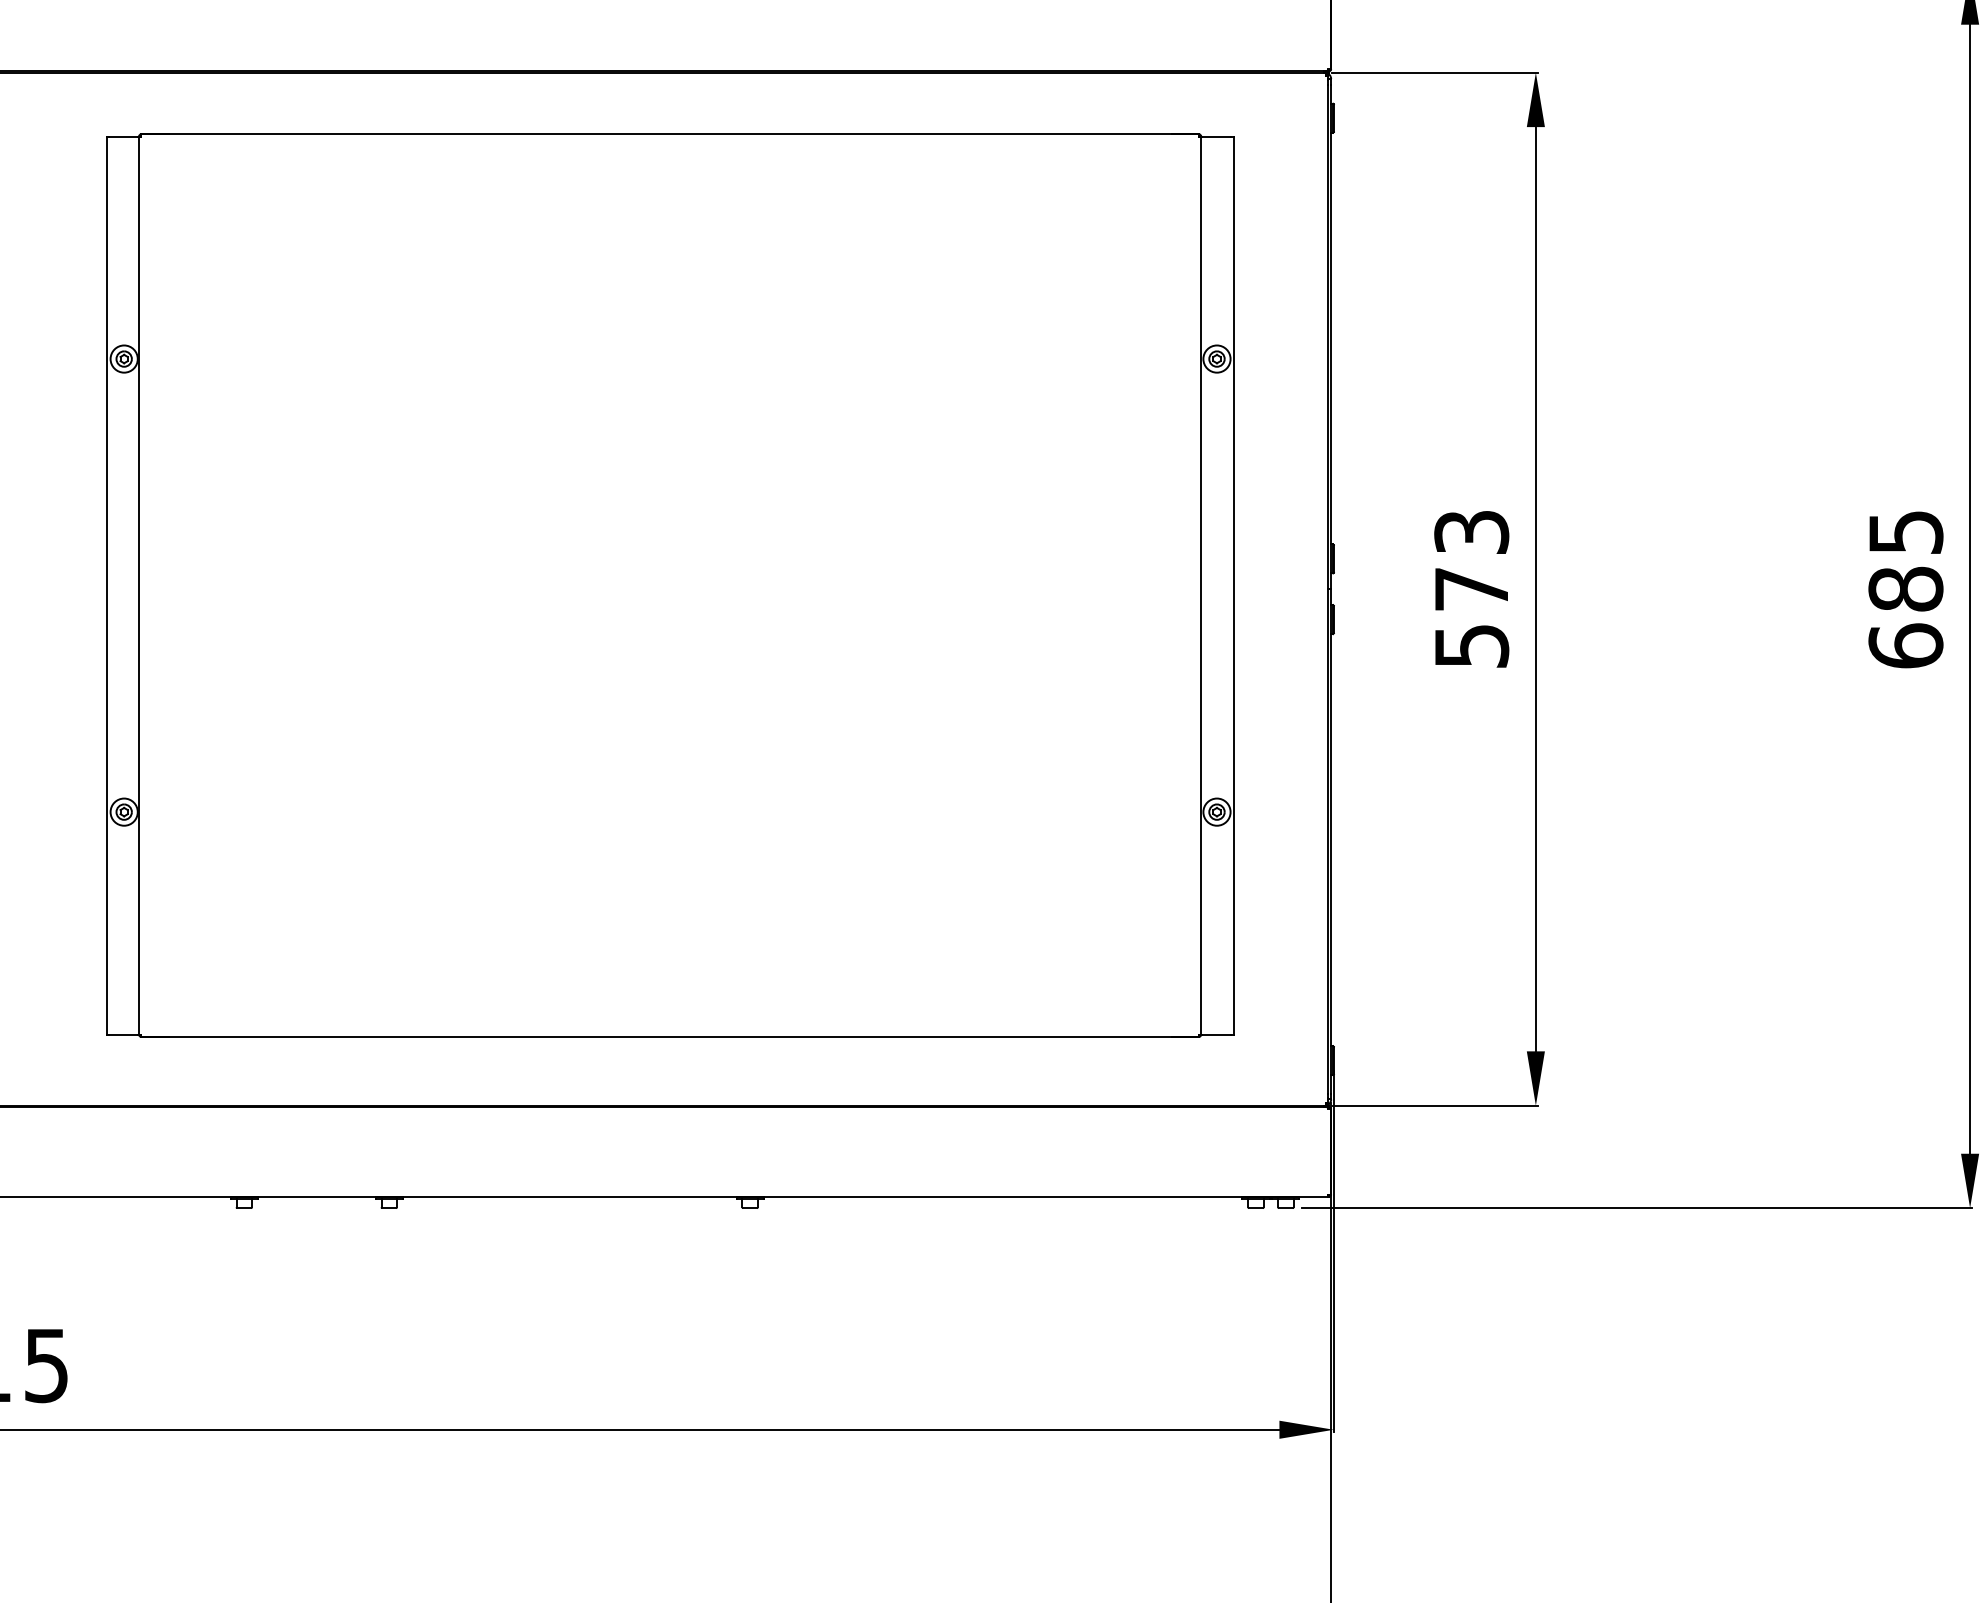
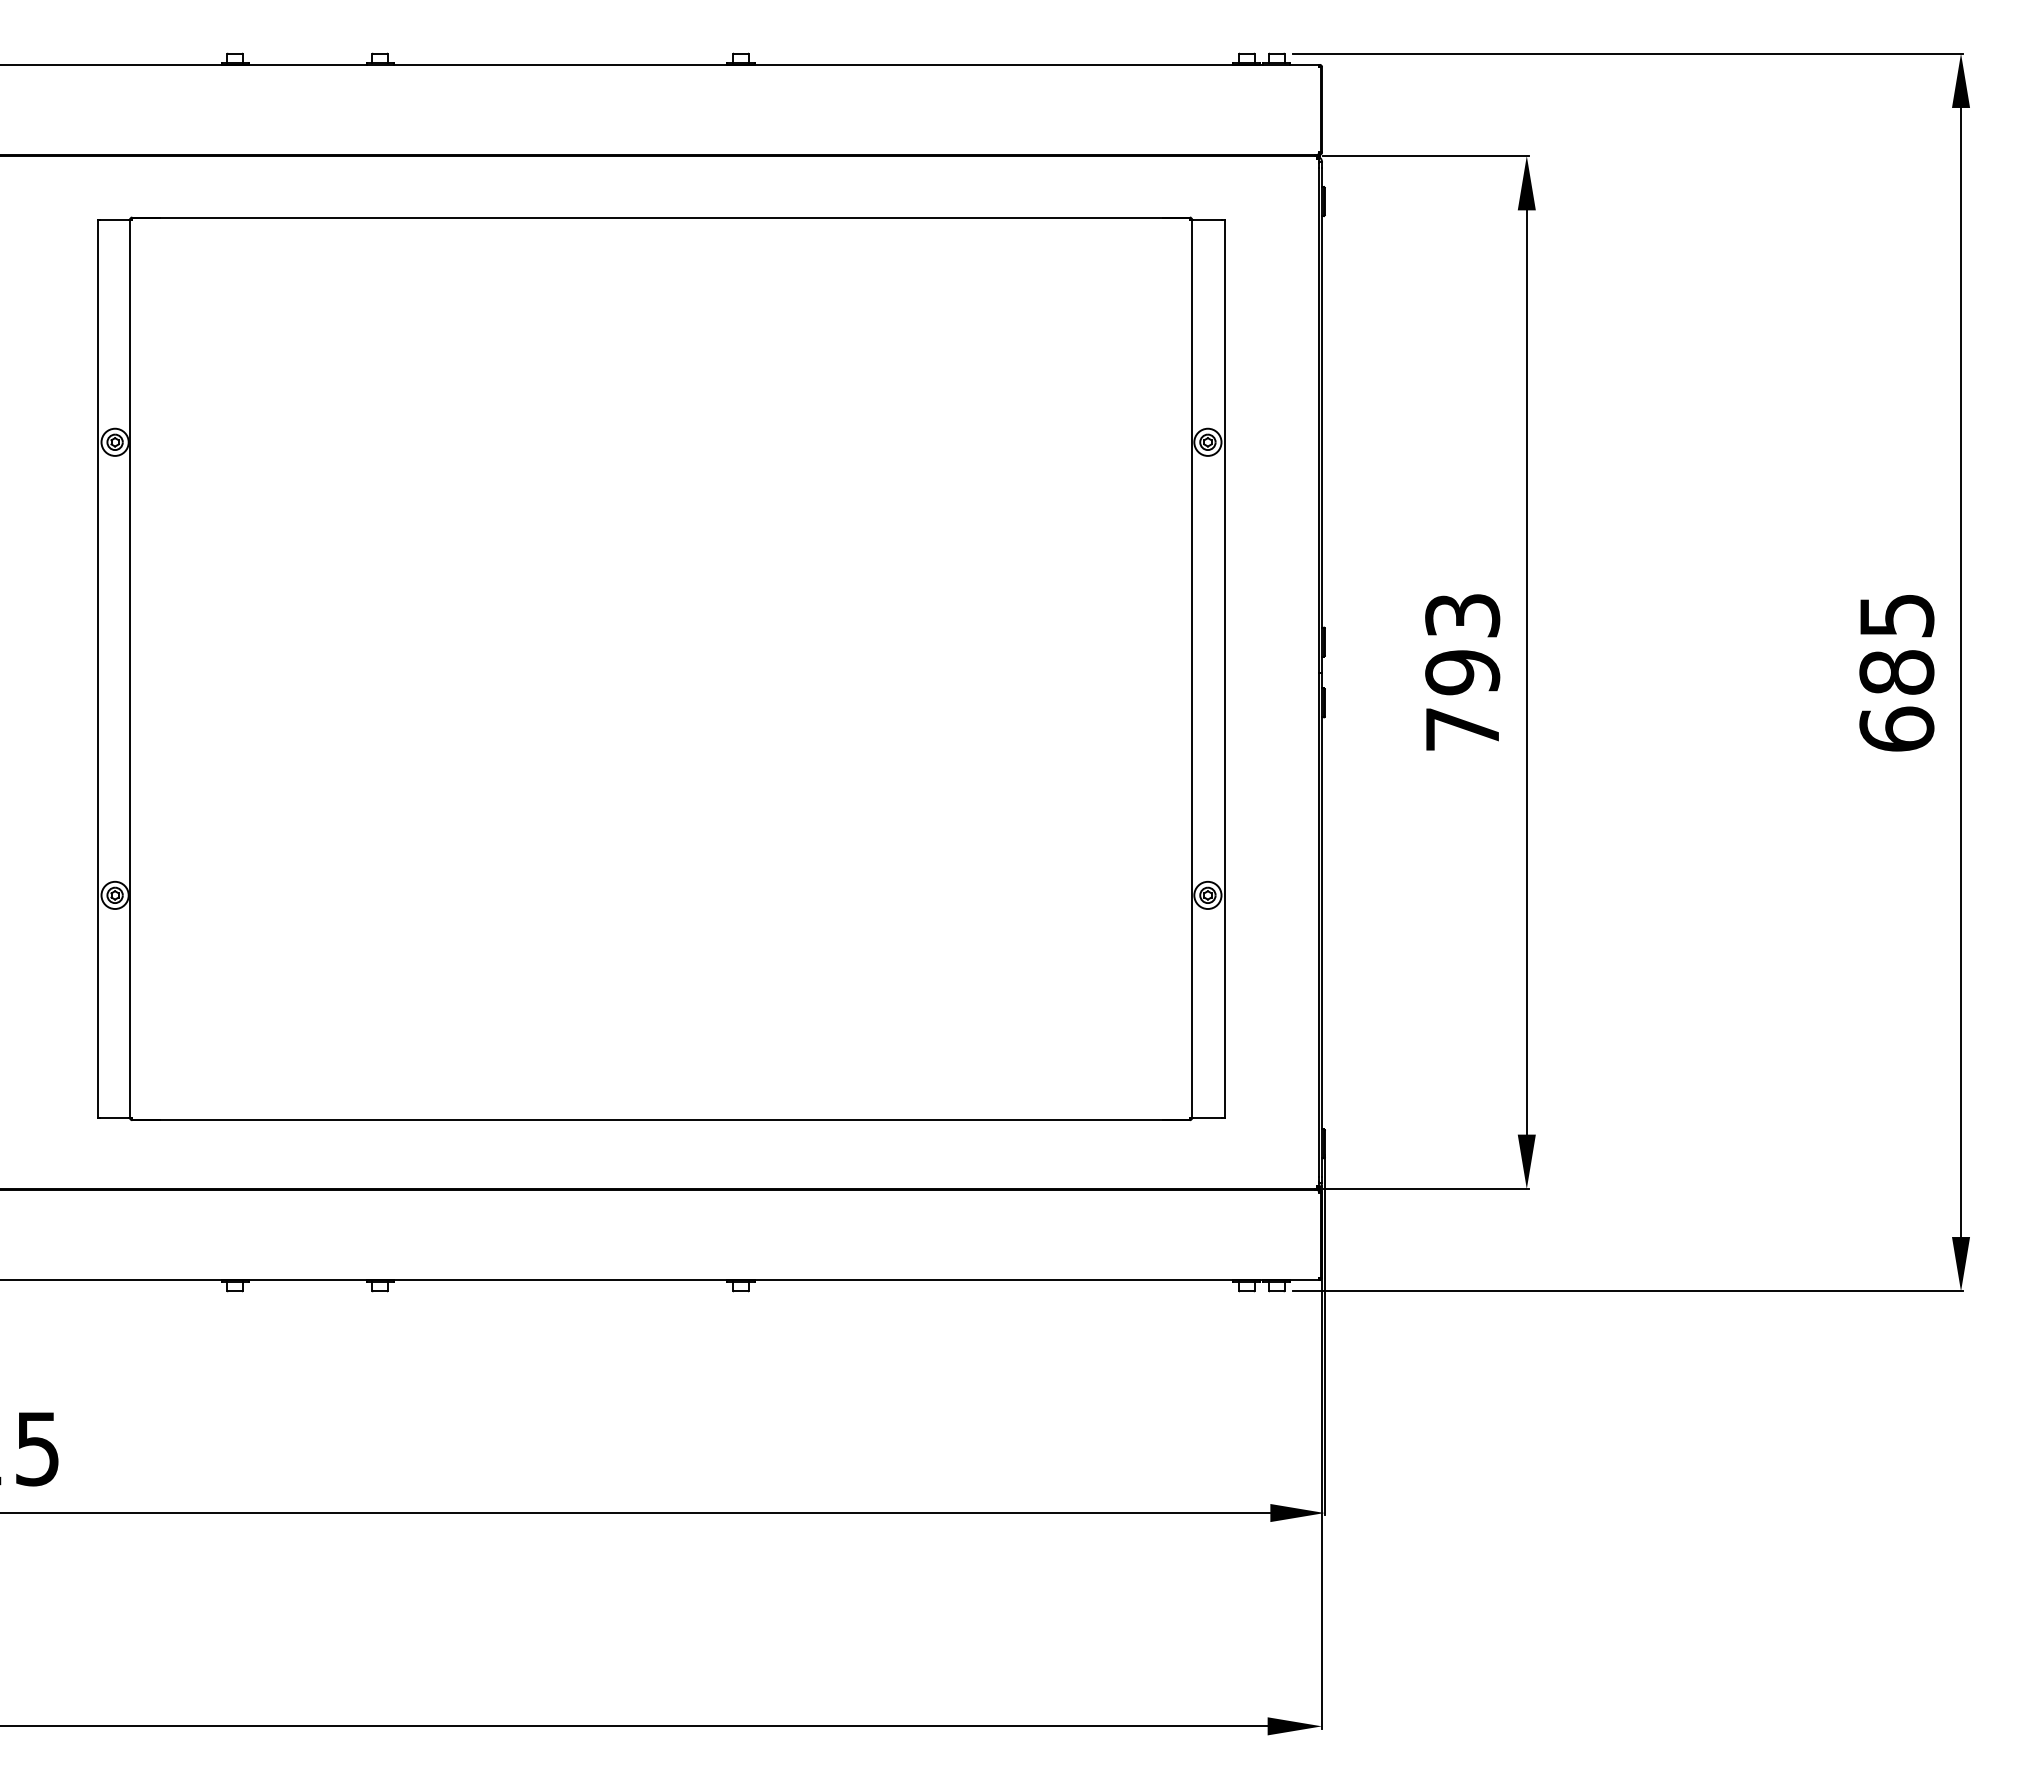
text: (1471, 617) -> (1462, 700), 573 -> 793

